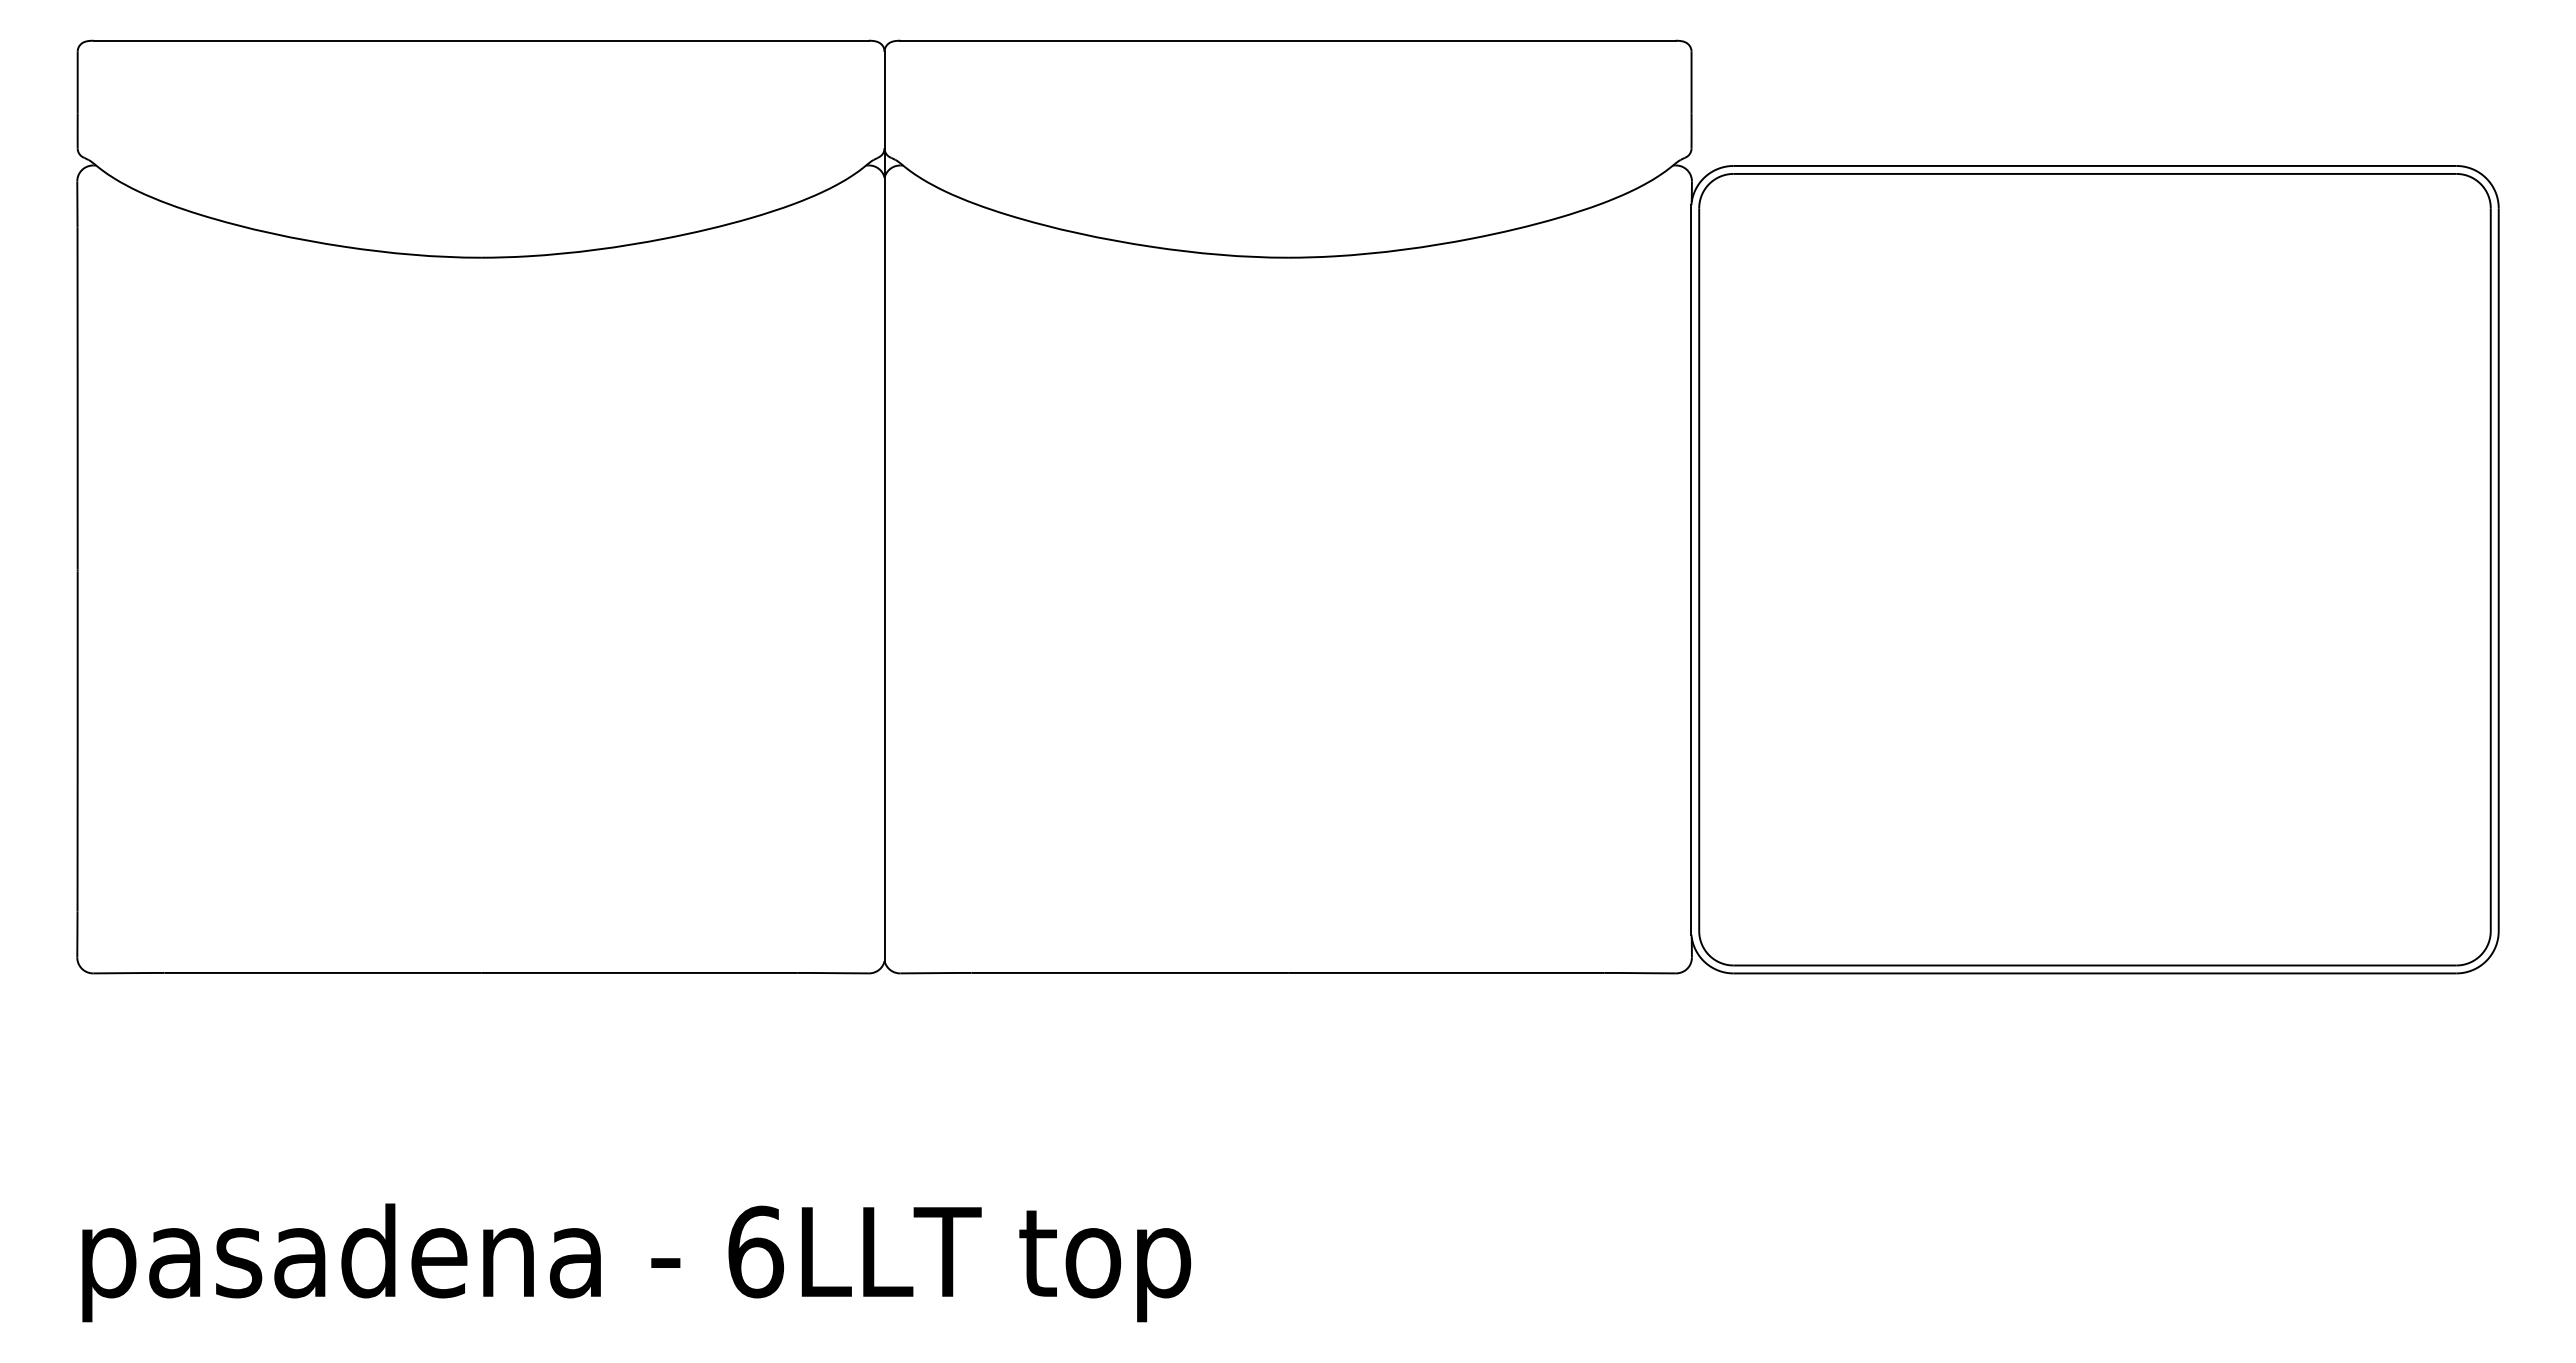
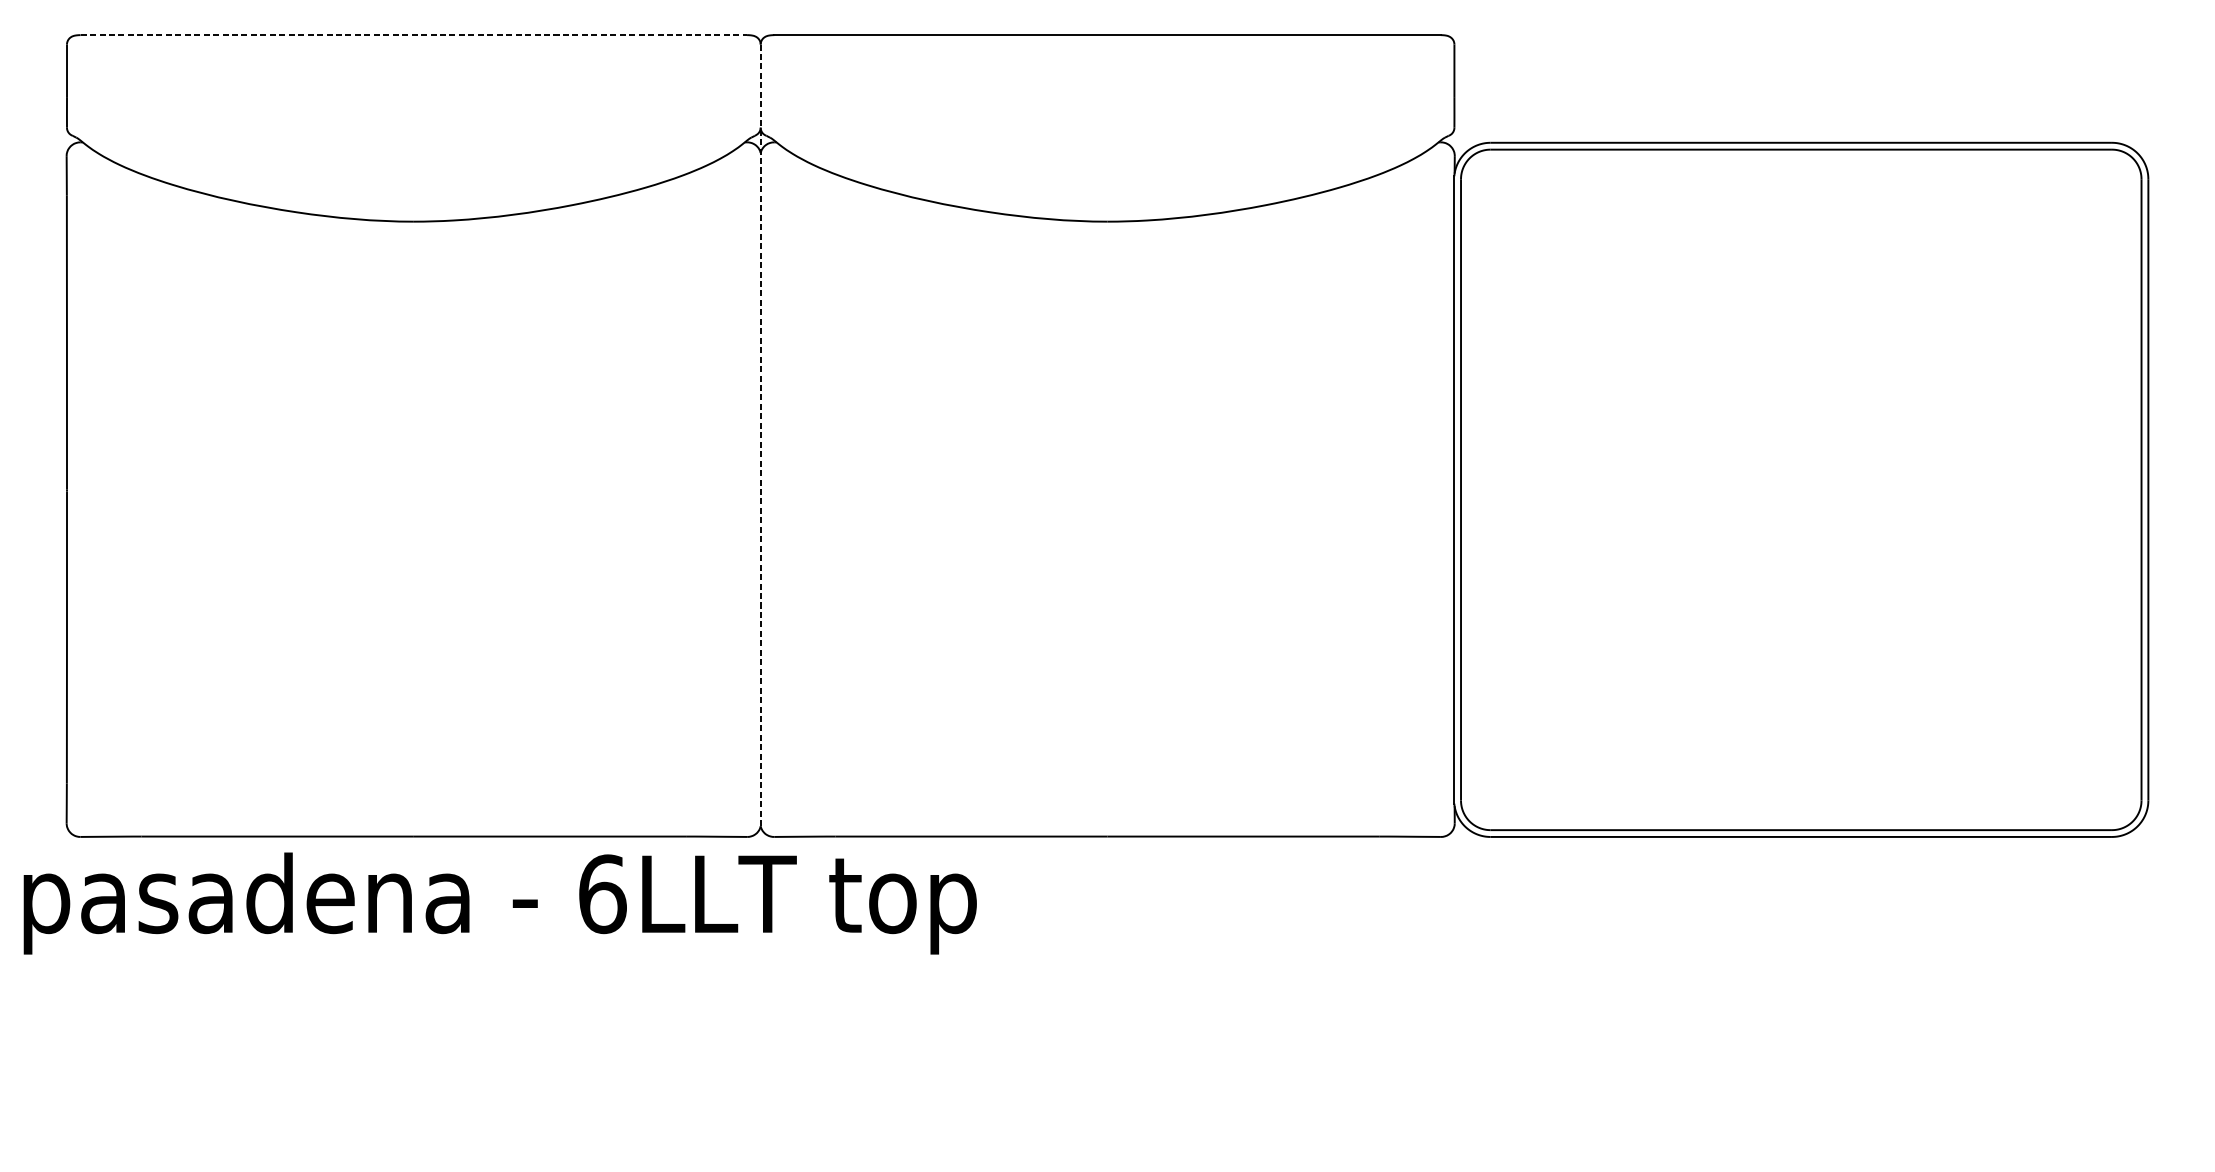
line: (481, 40) -> (414, 34), solid -> dashed
line: (884, 506) -> (760, 435), solid -> dashed
text: (636, 1262) -> (500, 903), moved

